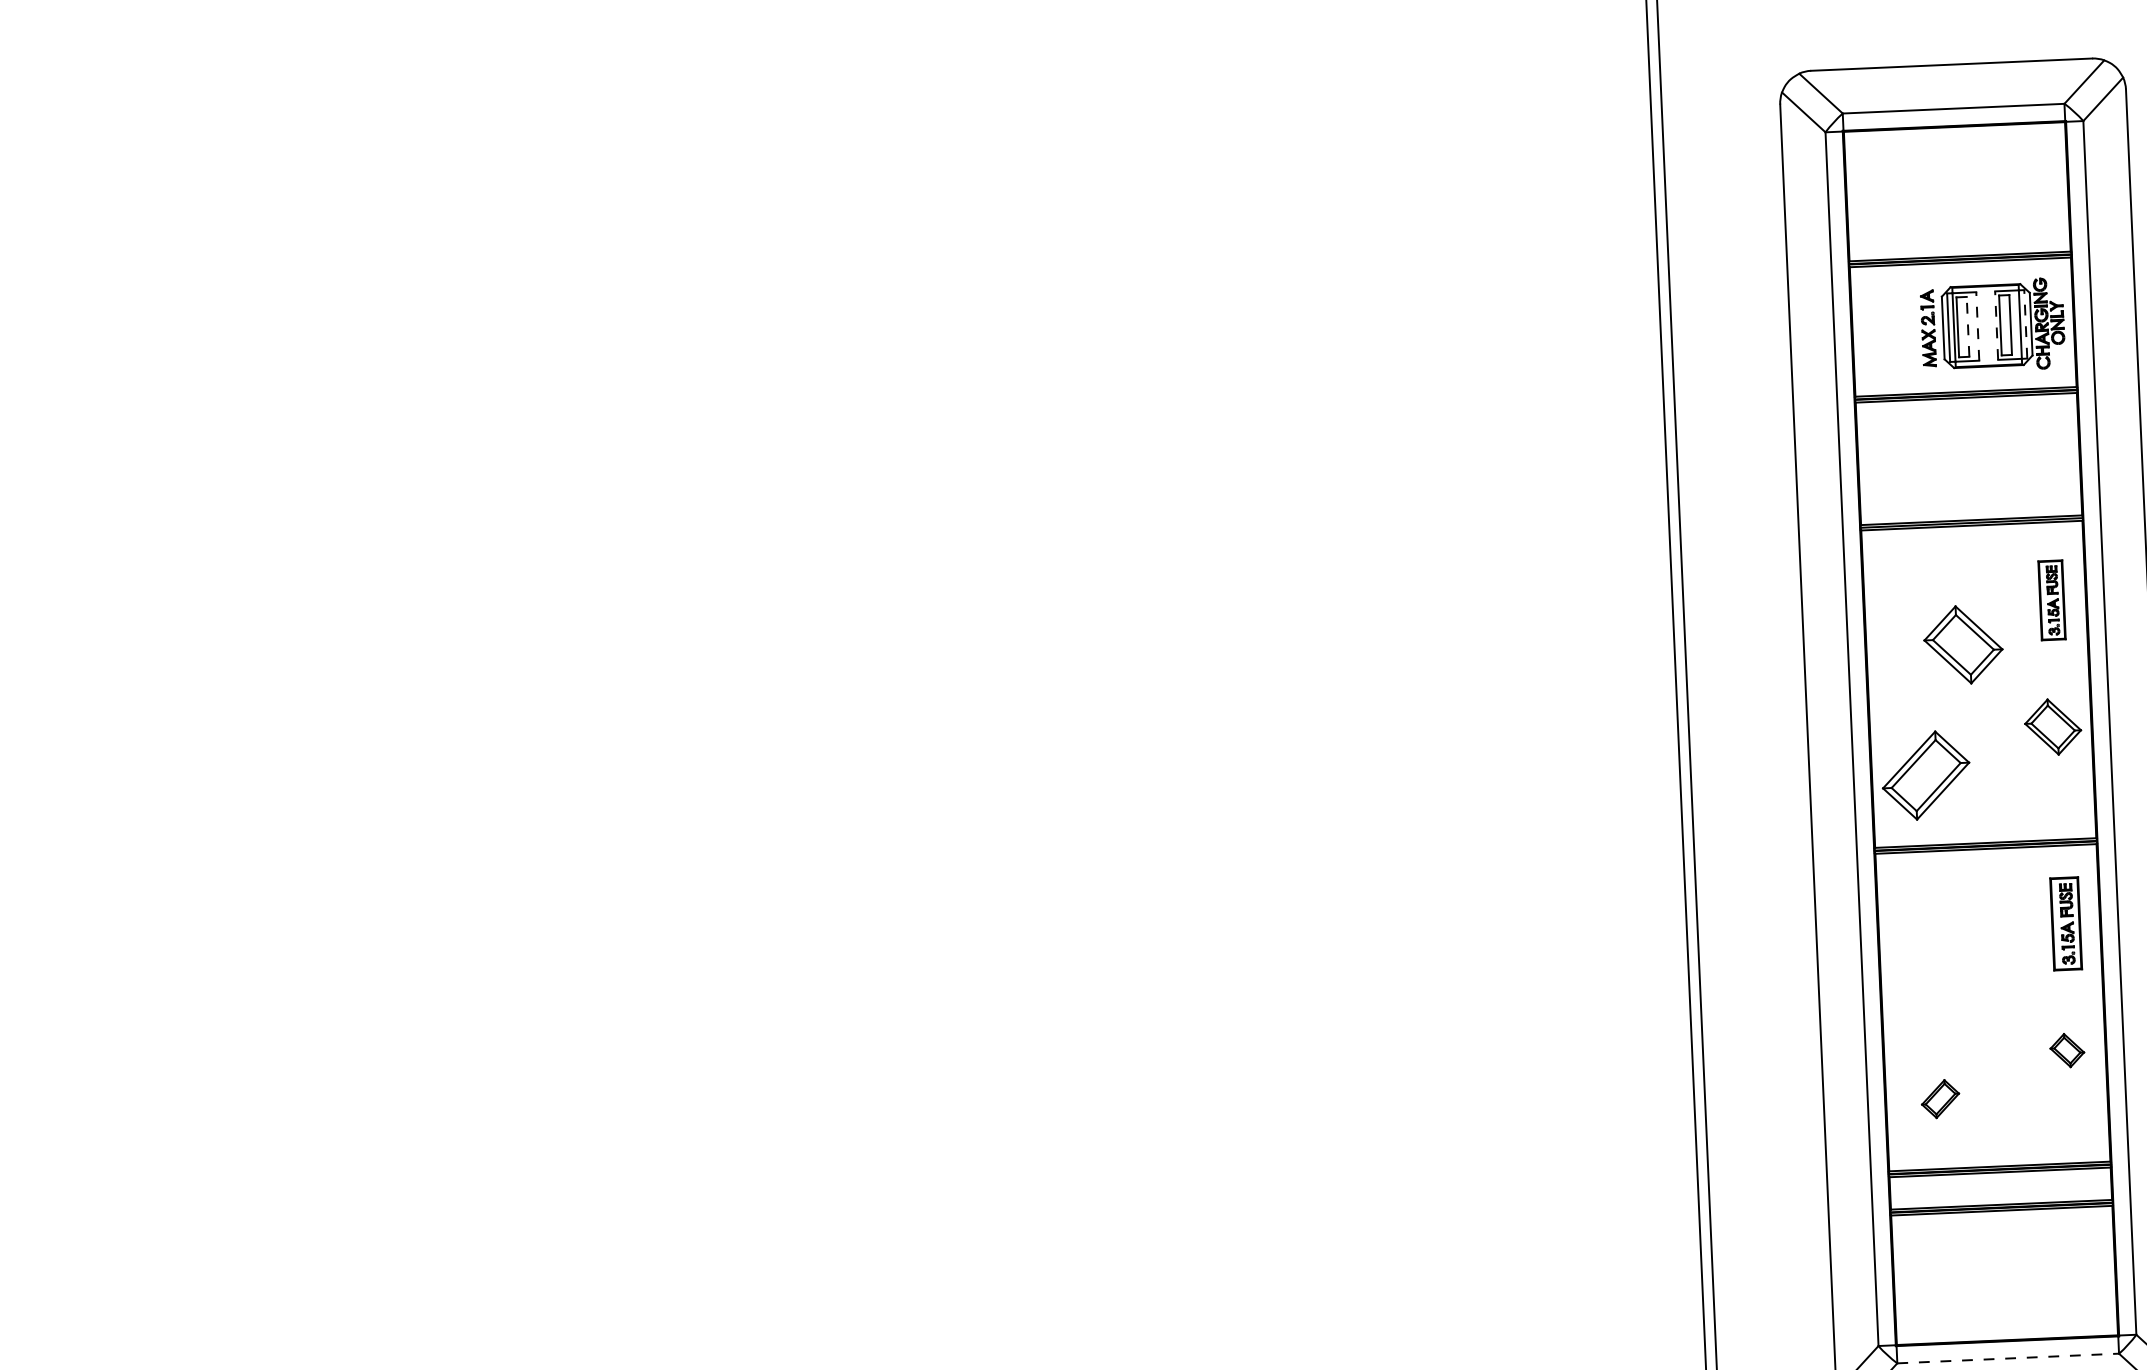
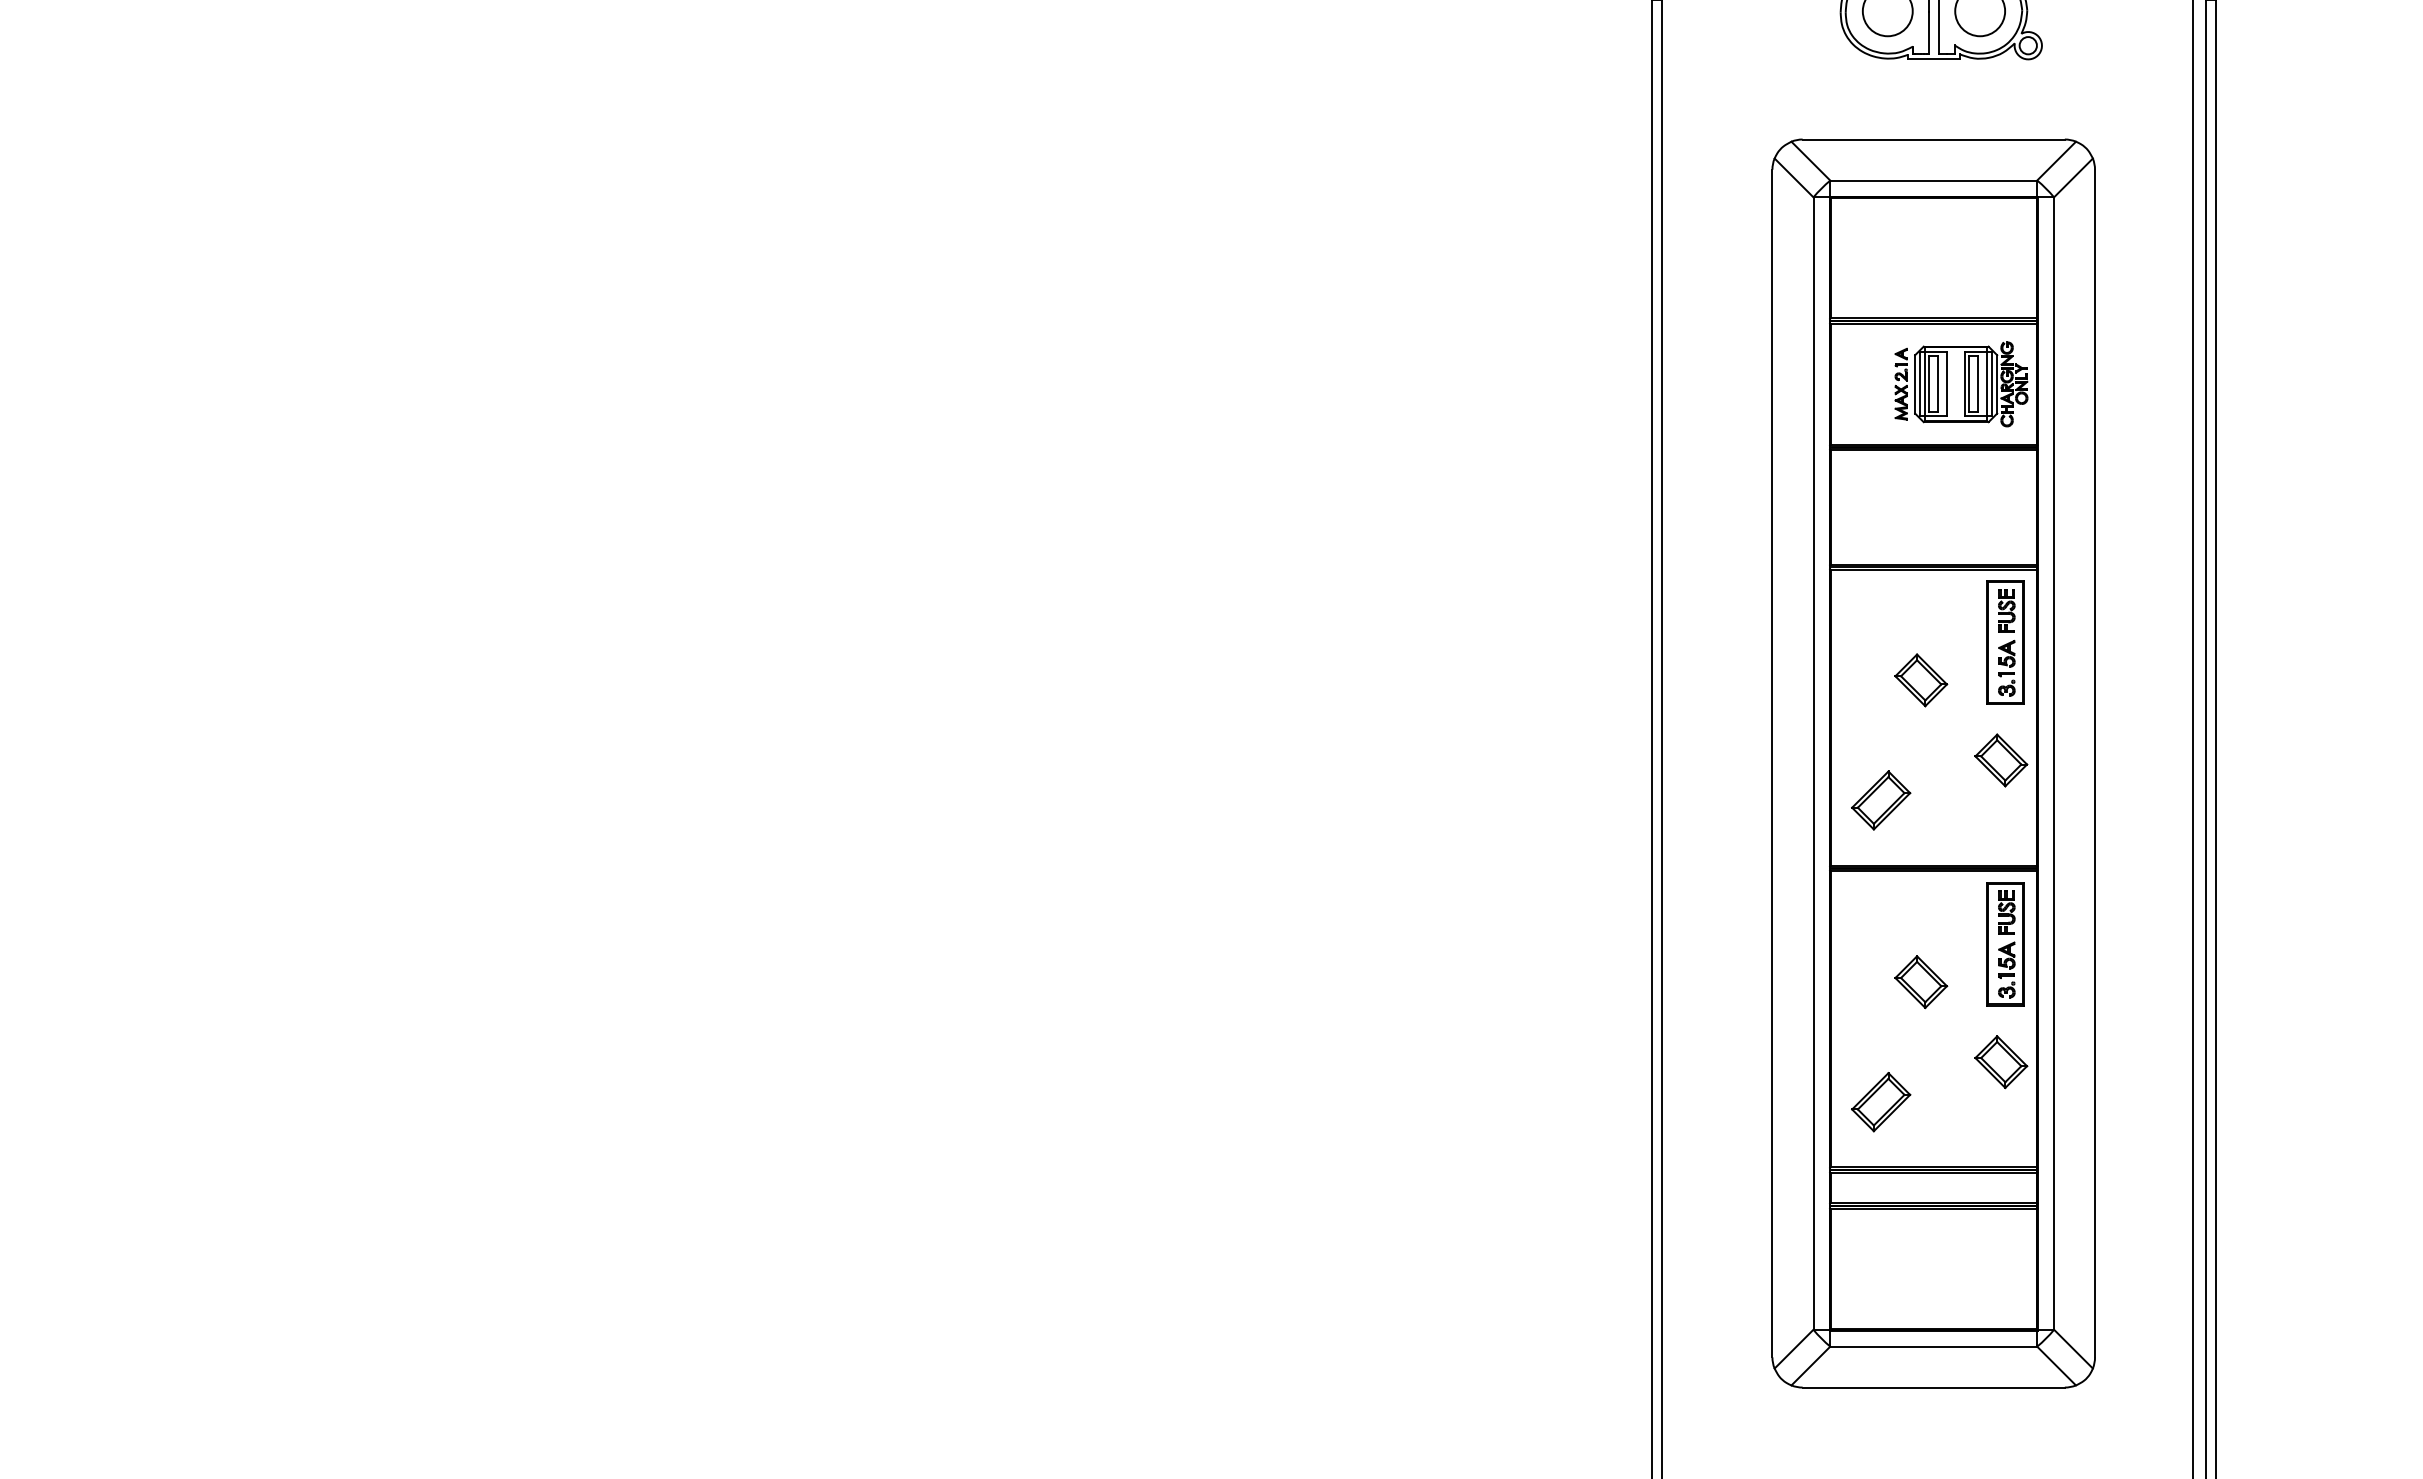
line: (2026, 324) -> (1992, 384), dashed -> solid
line: (1996, 325) -> (1964, 384), dashed -> solid
line: (1977, 326) -> (1947, 384), dashed -> solid
line: (1968, 327) -> (1938, 384), dashed -> solid
part: (2052, 600) -> (2005, 642), size x1.67
part: (1963, 645) -> (1921, 680), size x0.71
part: (1926, 775) -> (1881, 800), size x0.71
part: (2066, 924) -> (2005, 944), size x1.43
part: (1978, 968) -> (1921, 982), added
part: (2067, 1050) -> (2001, 1062), size x1.67
part: (1940, 1099) -> (1881, 1102), size x1.67
line: (2009, 1358) -> (1934, 1346), dashed -> solid

